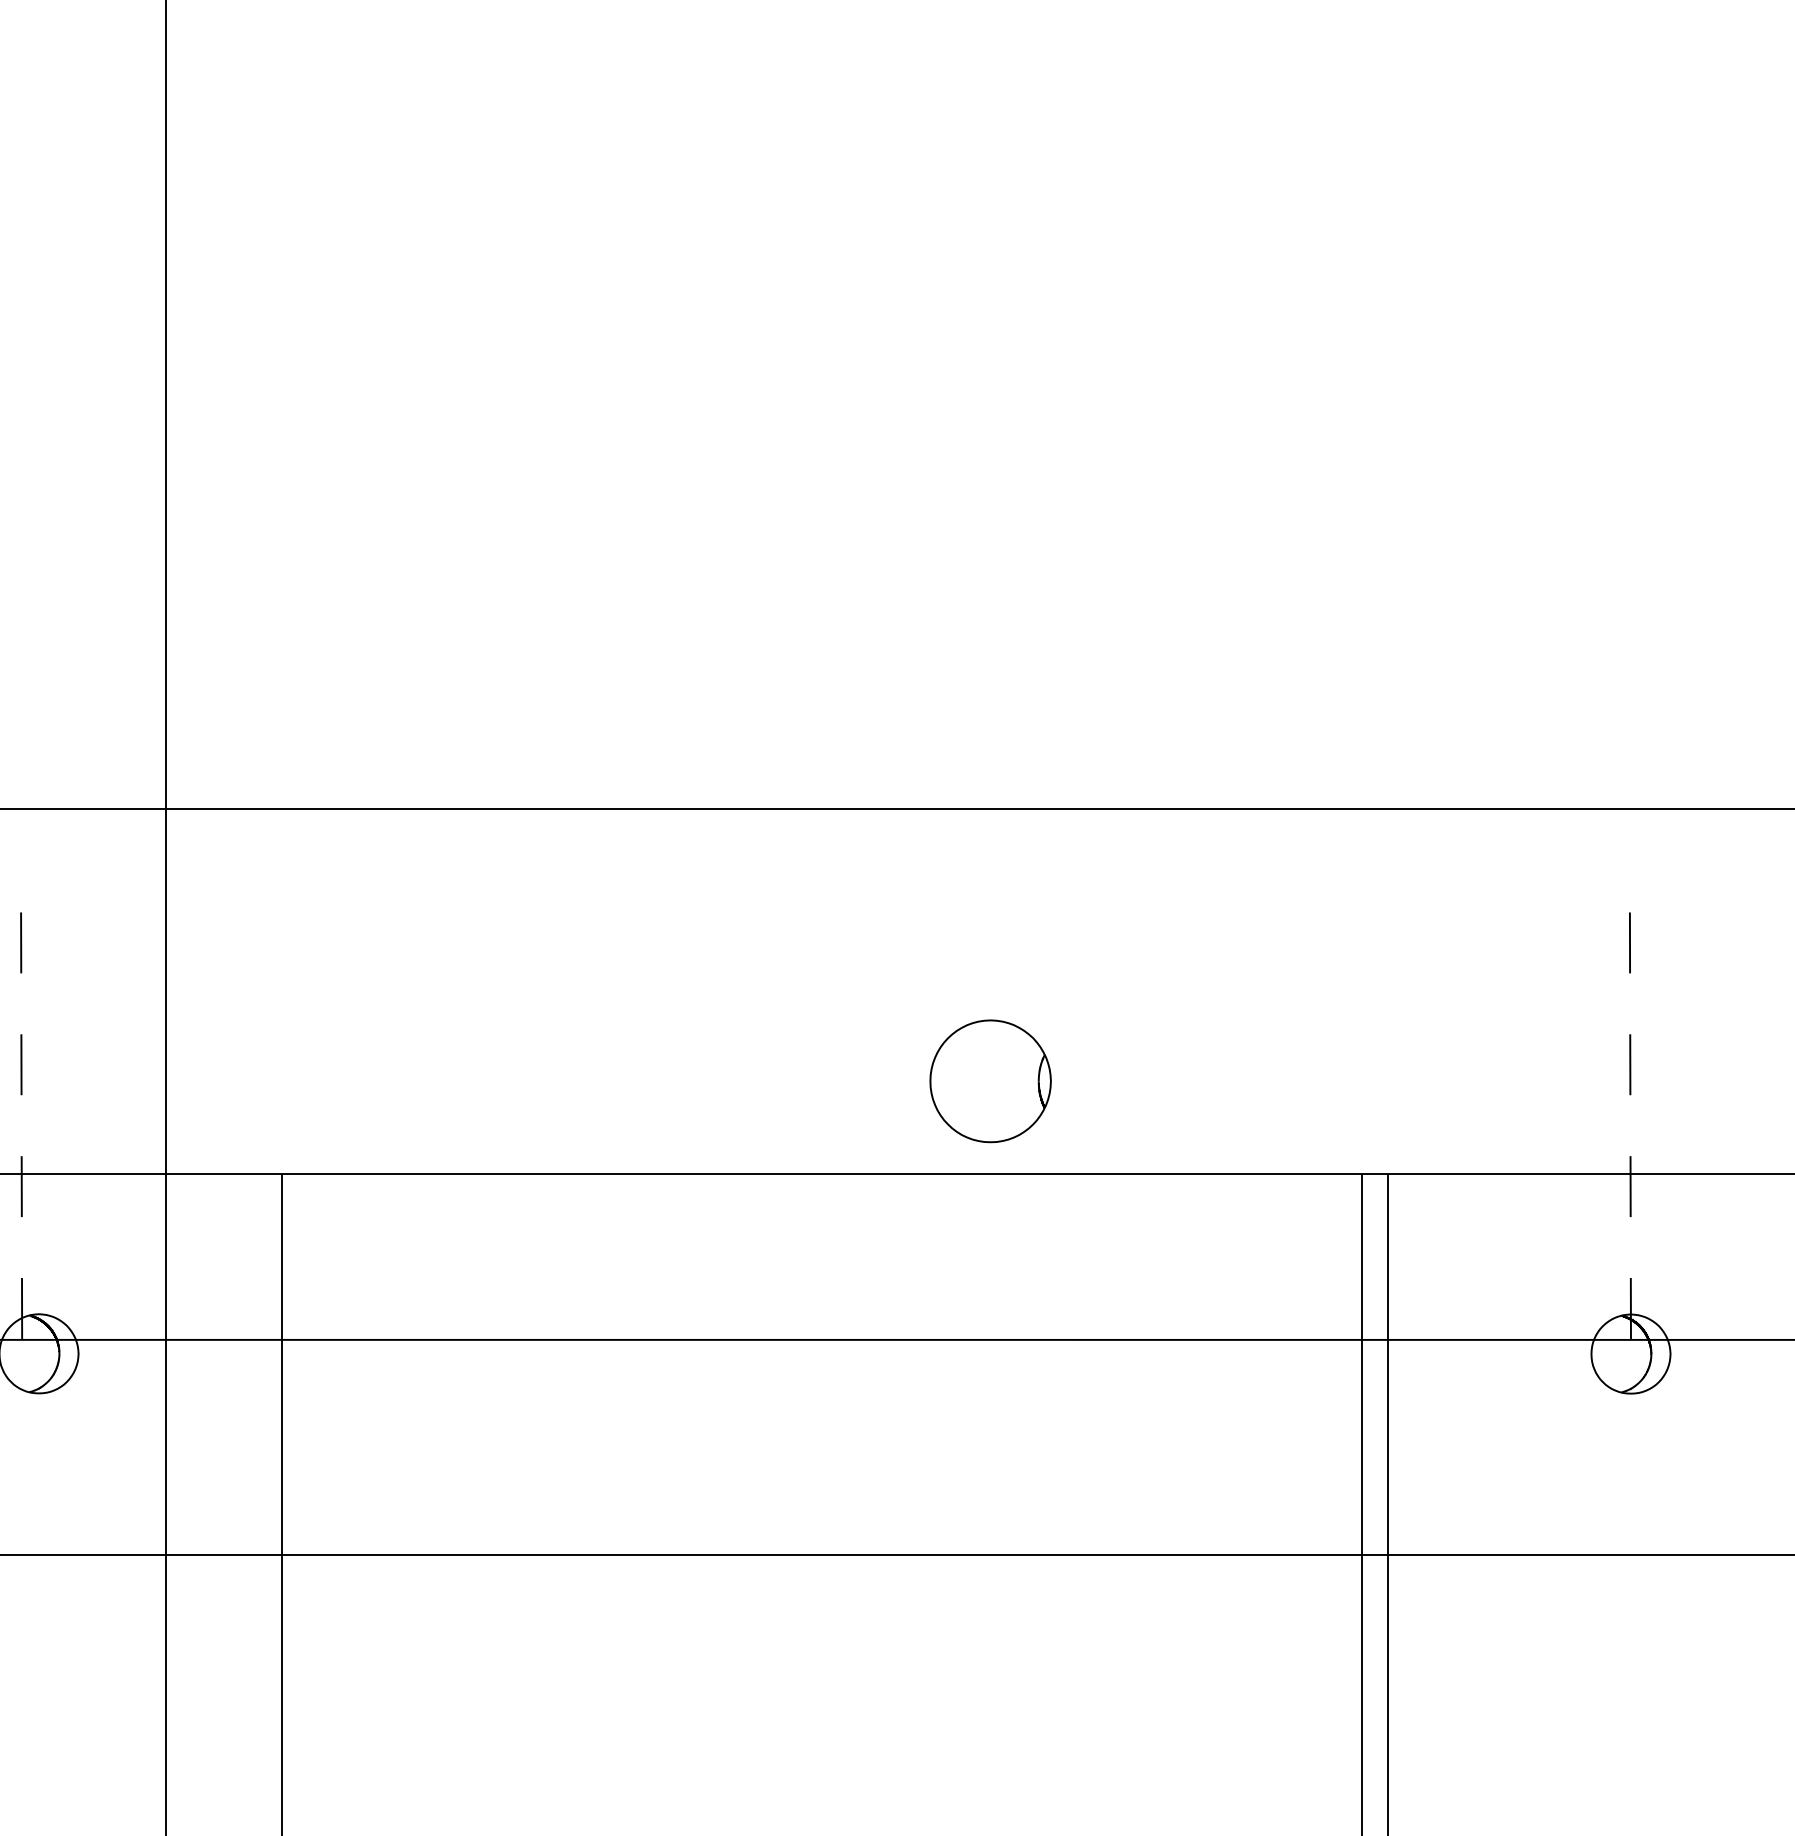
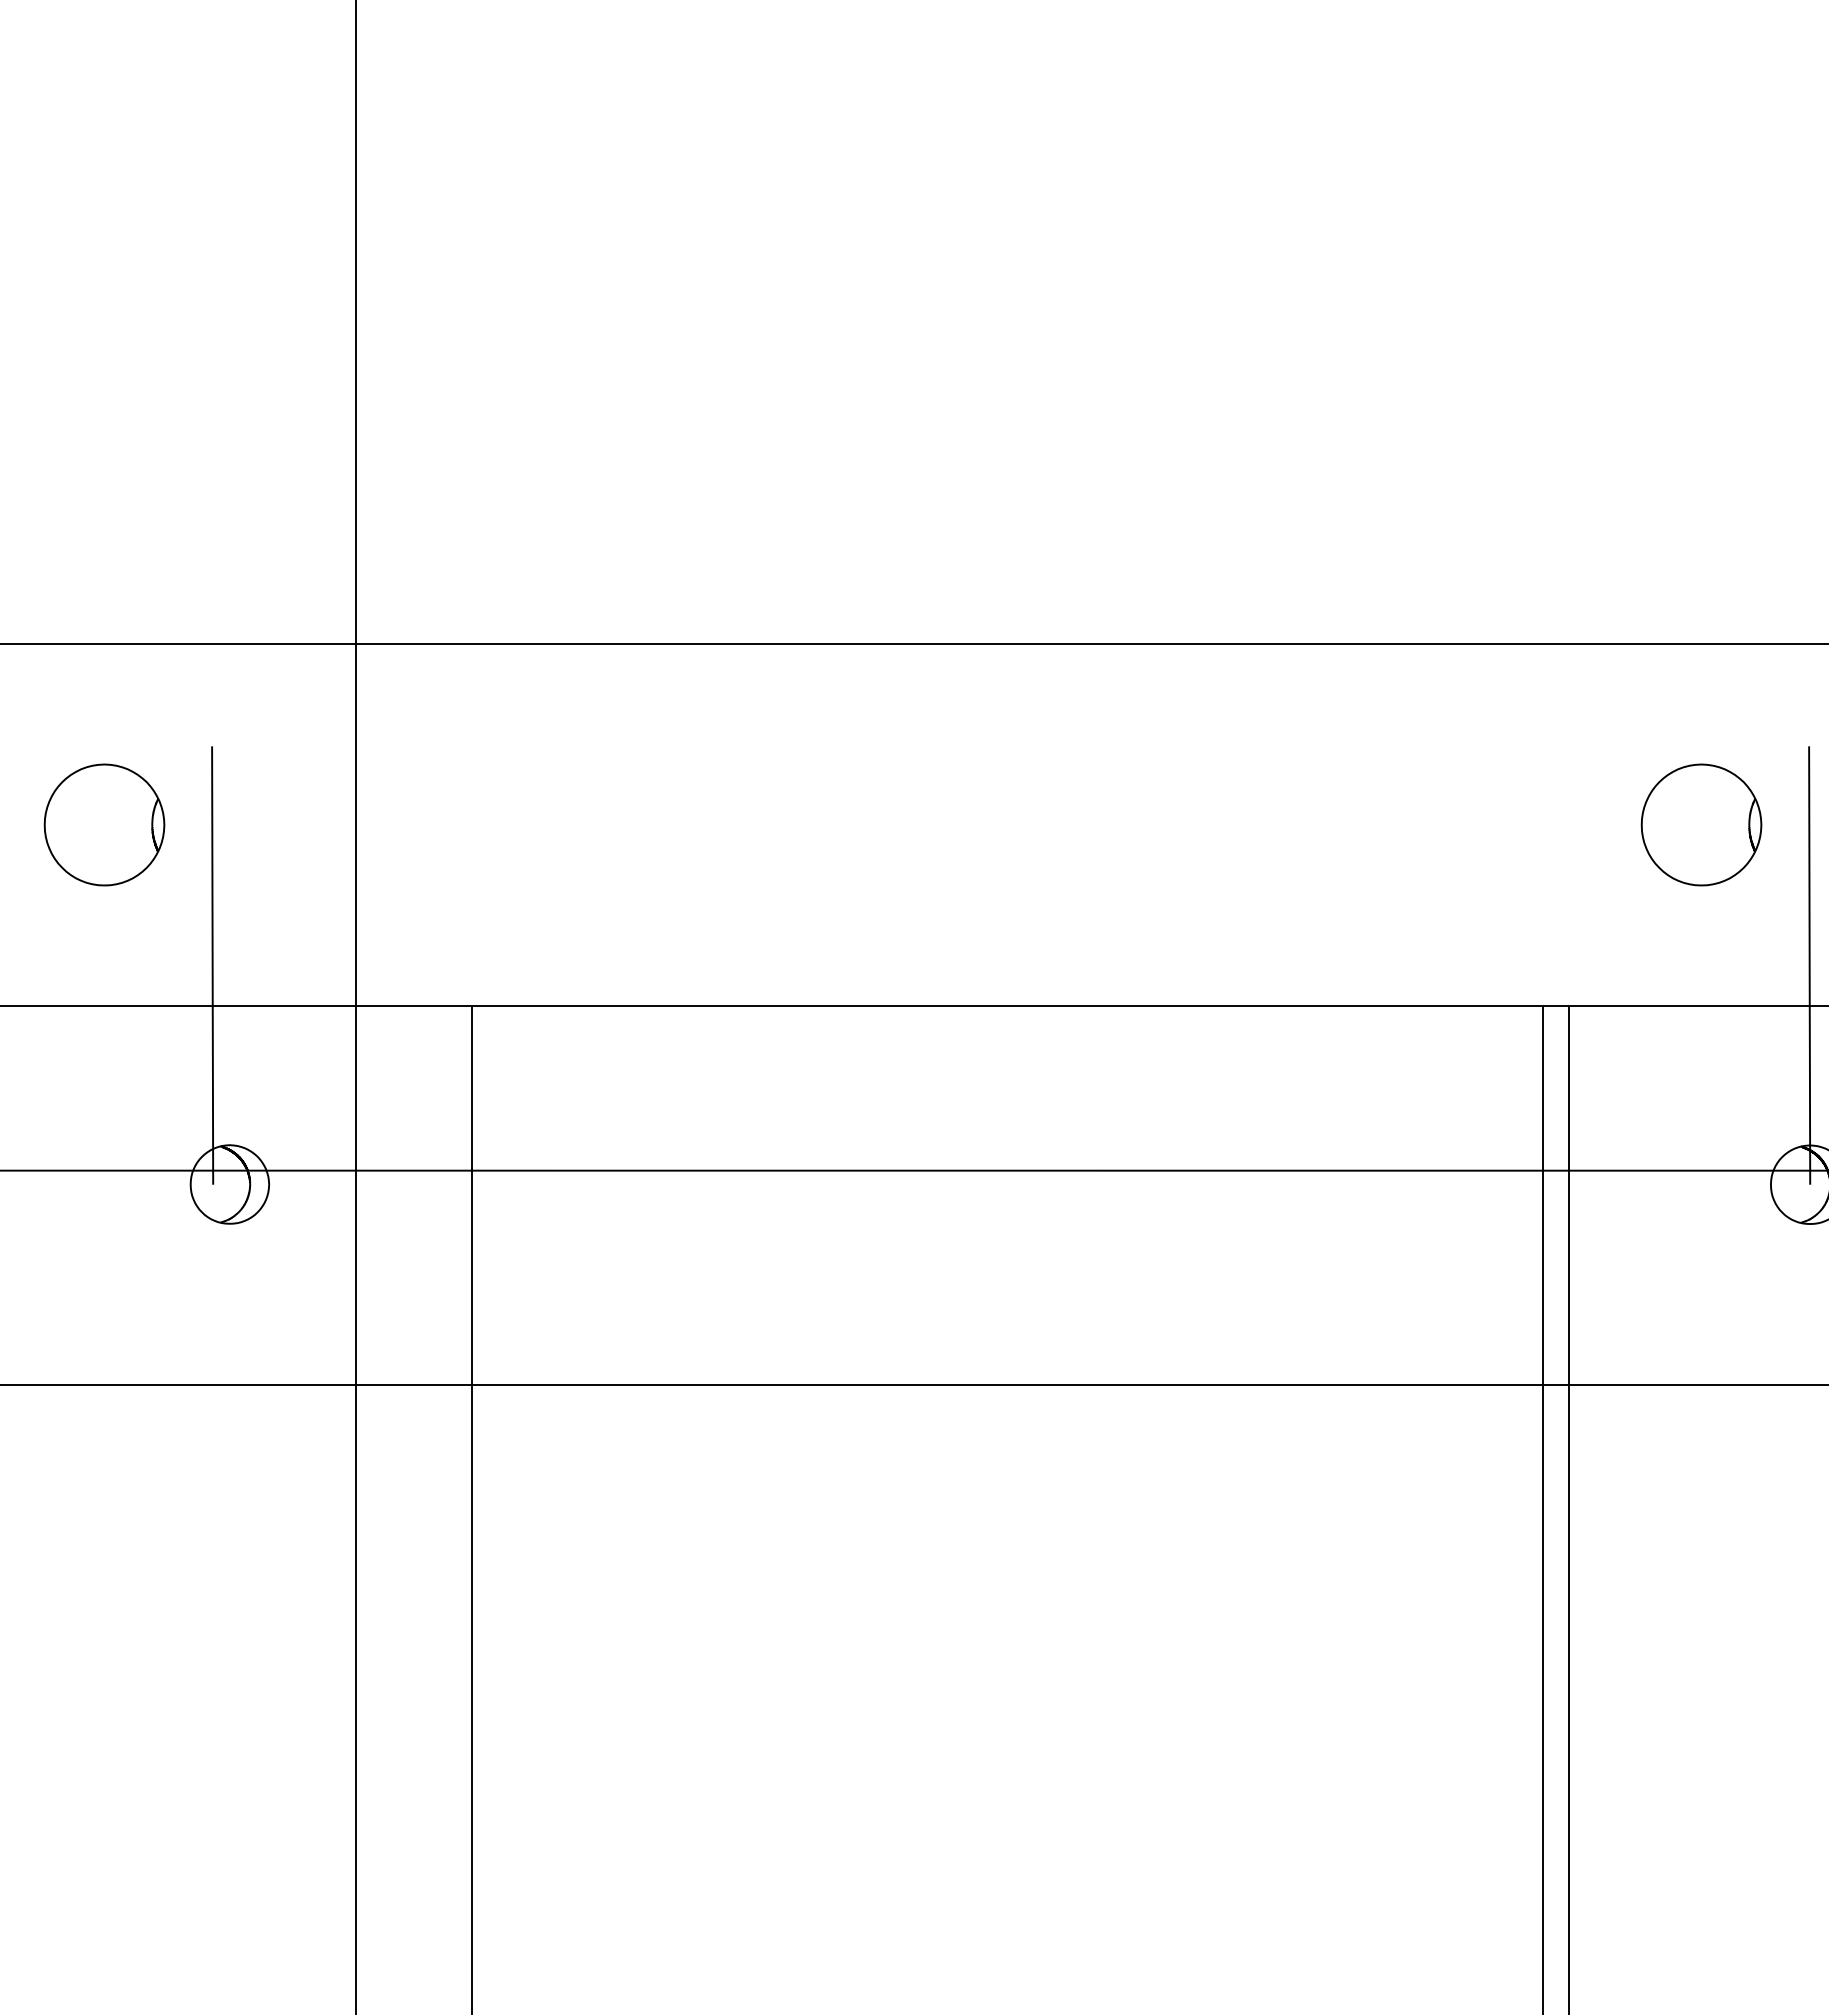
part: (990, 1080) -> (1701, 824), moved
line: (21, 1134) -> (212, 966), dashed -> solid
line: (1630, 1134) -> (1809, 966), dashed -> solid

